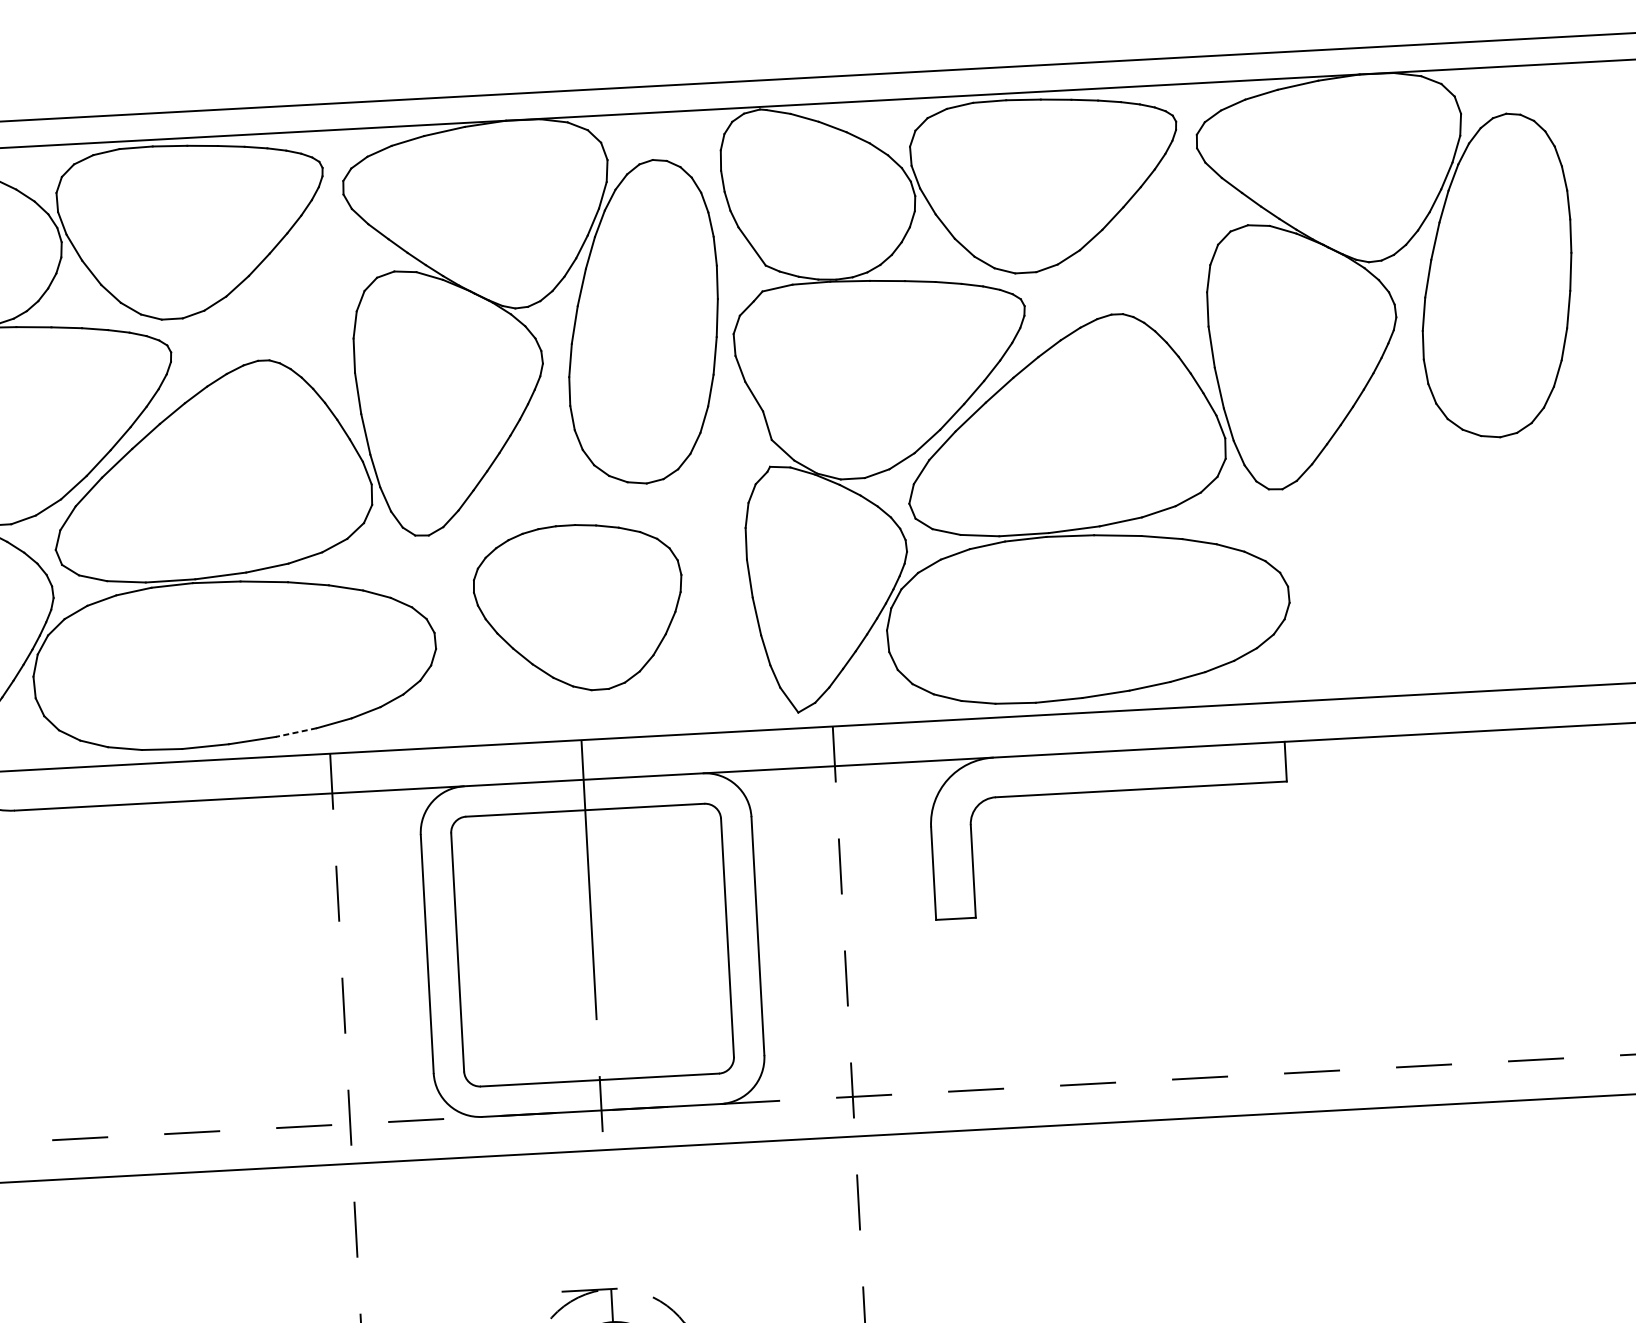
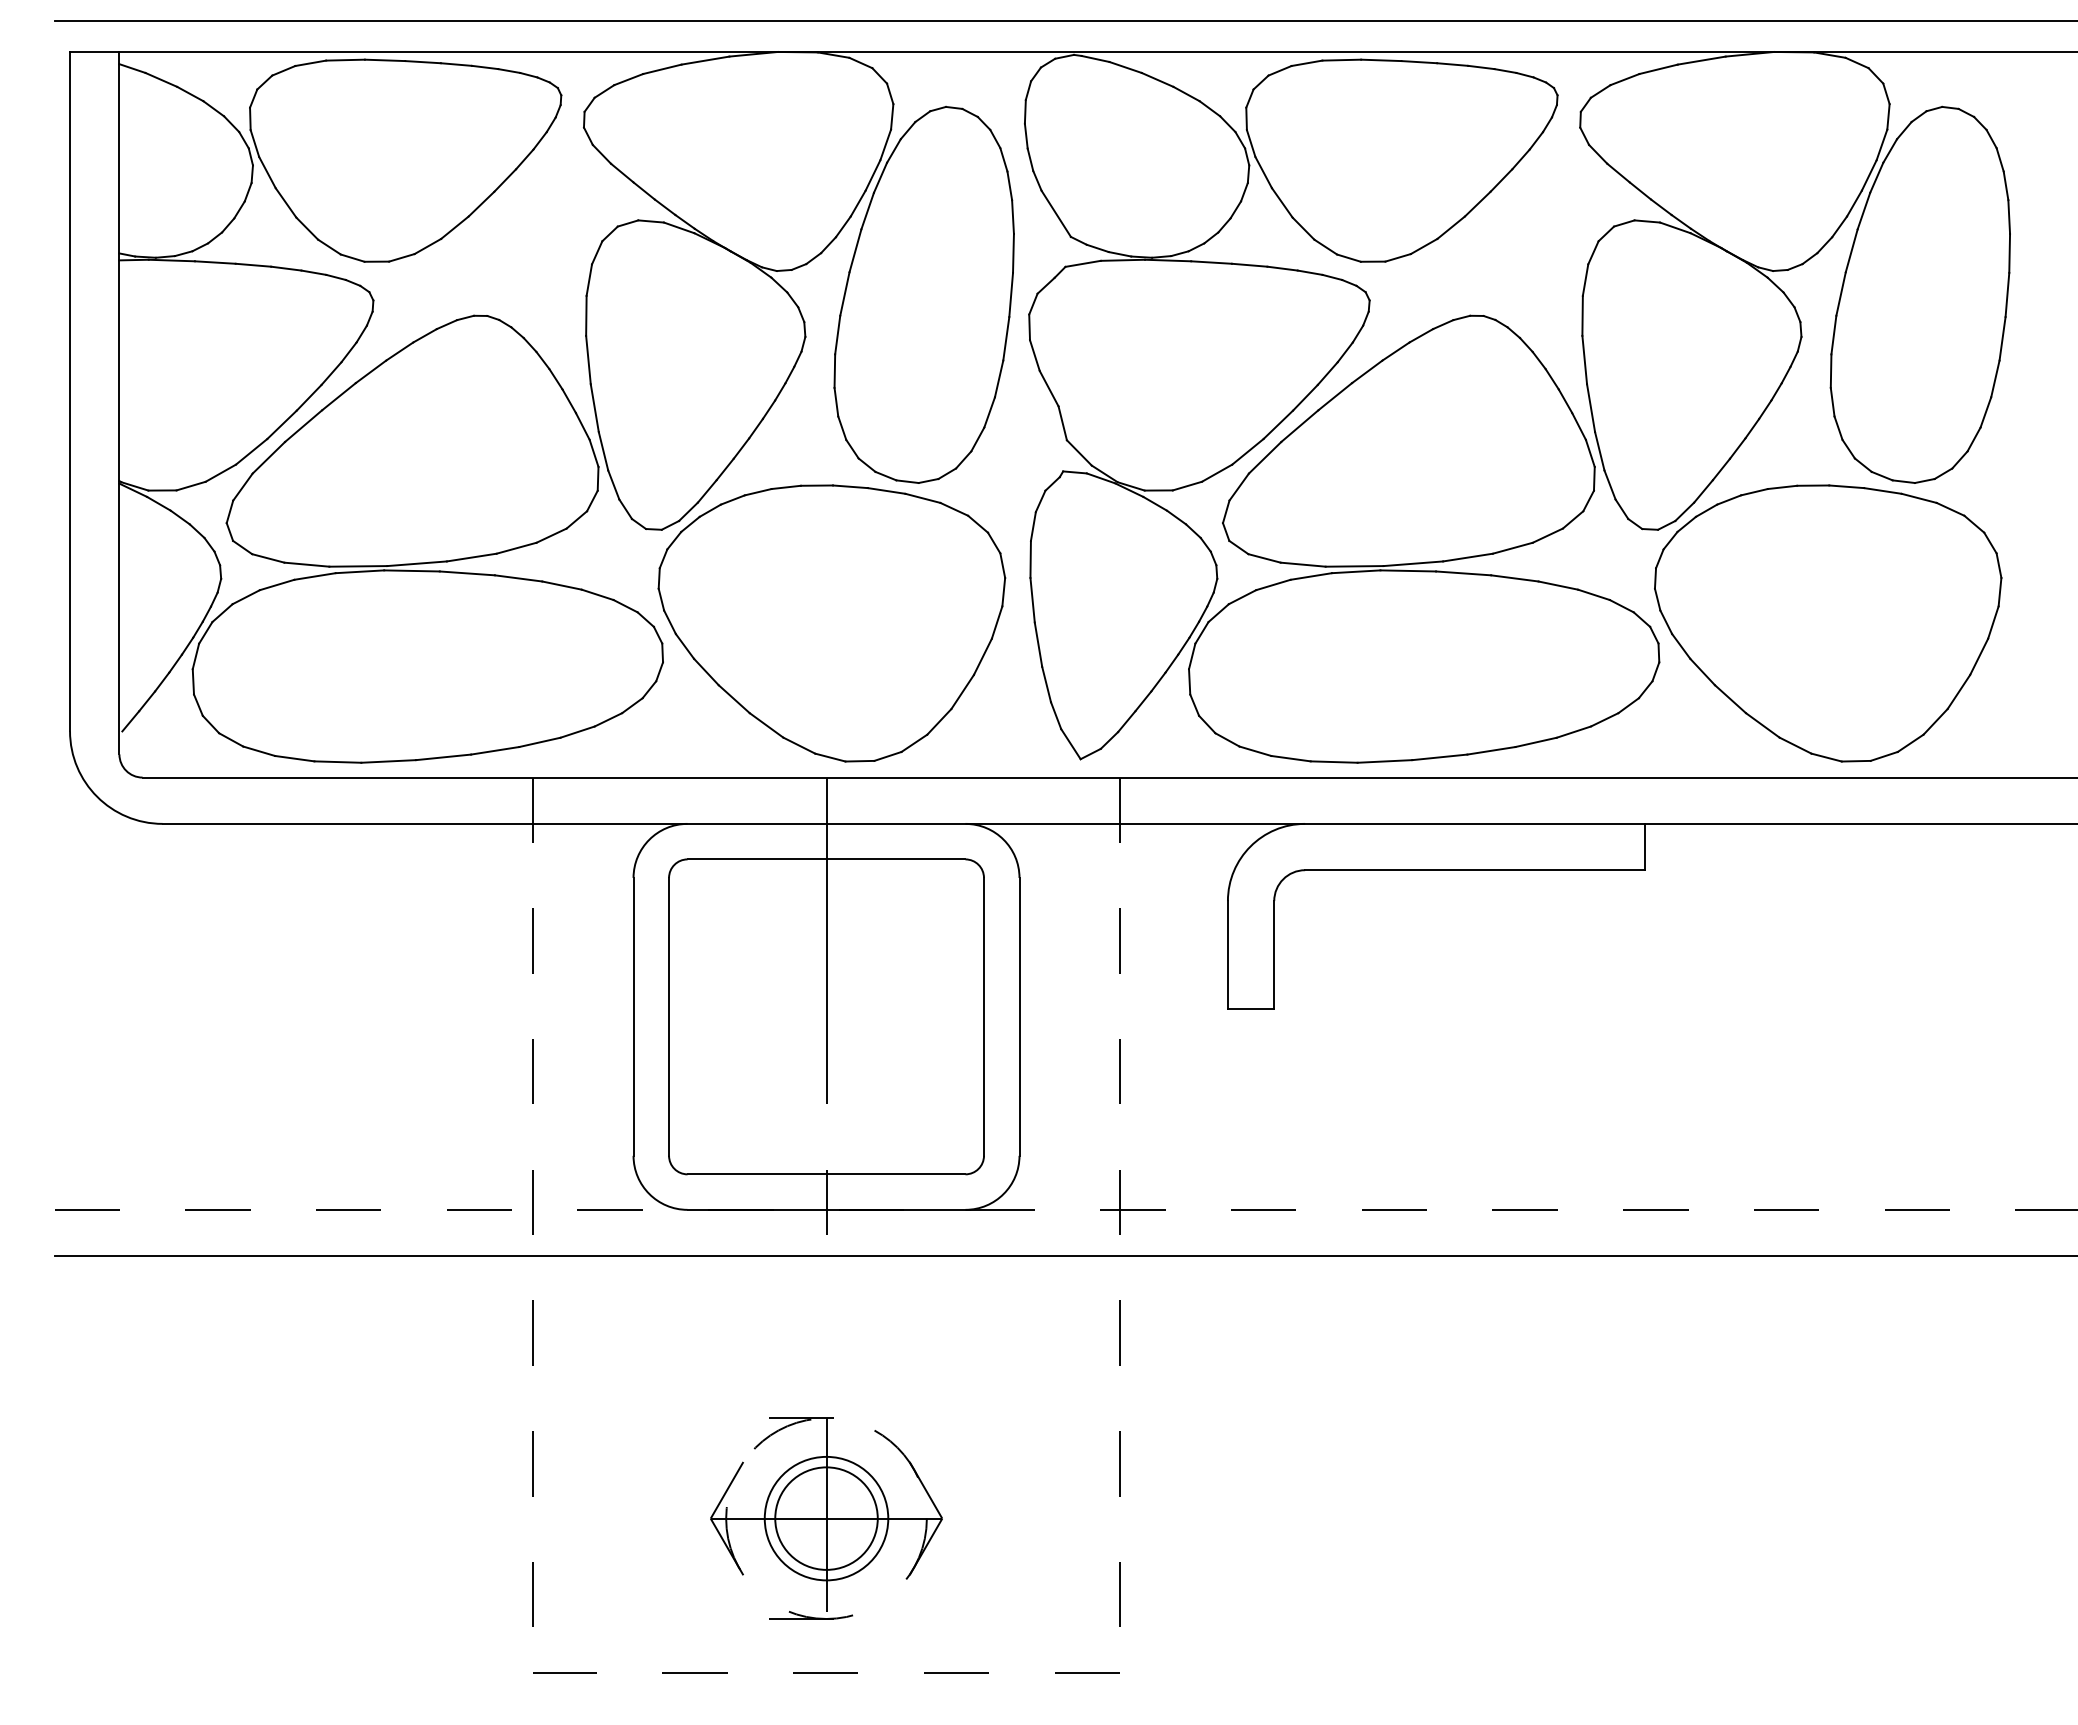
part: (1432, 561) -> (1828, 623), added
part: (578, 607) -> (831, 623), size x1.43
line: (295, 732) -> (494, 750), dashed -> solid

